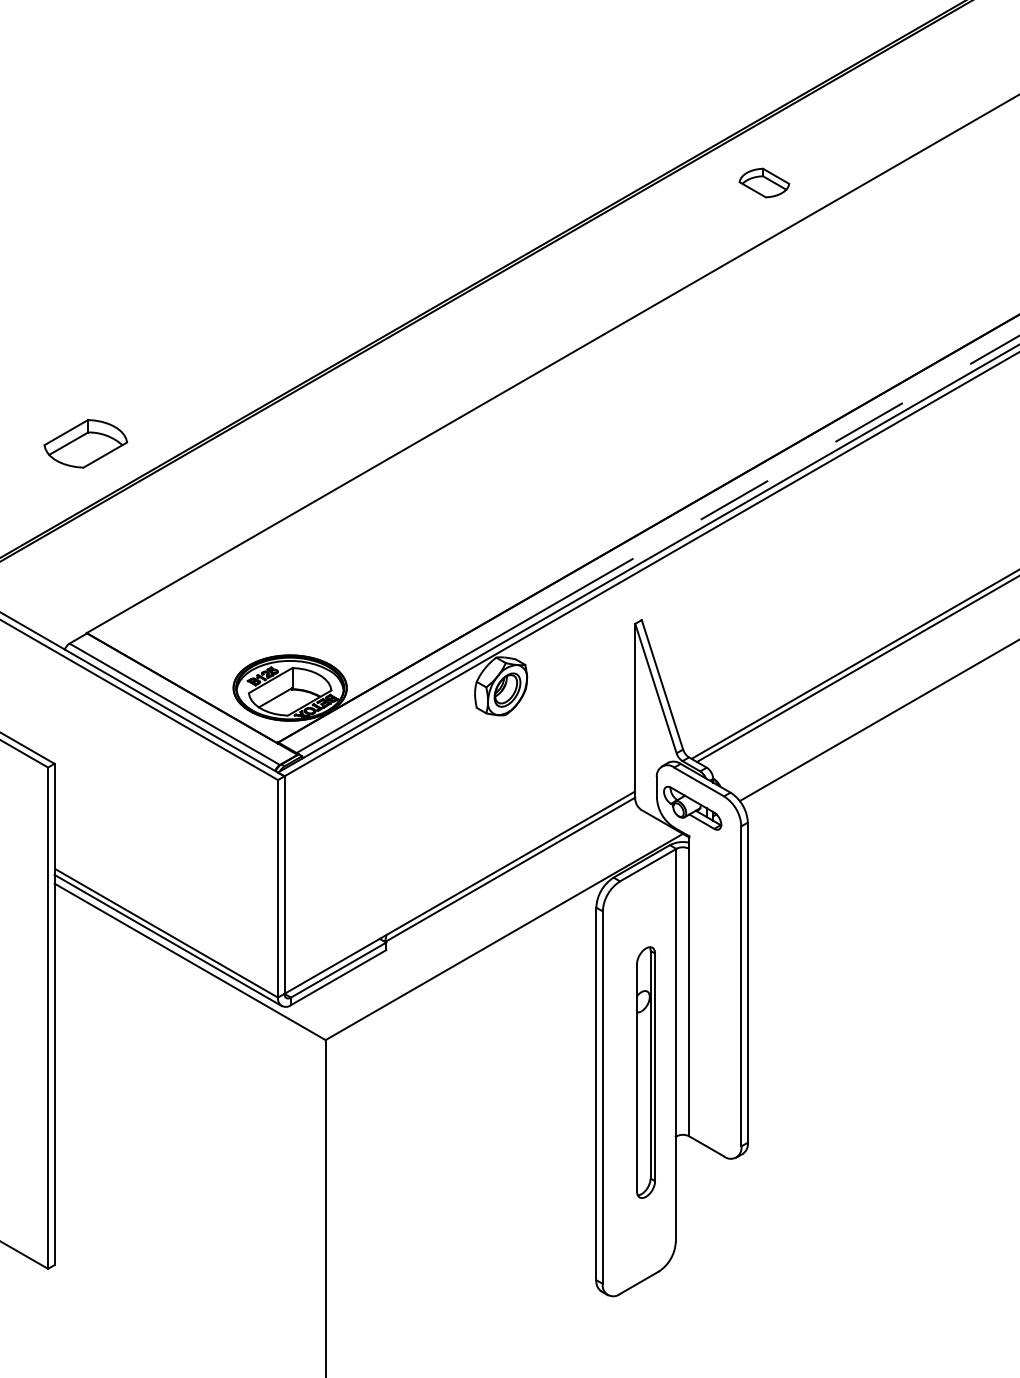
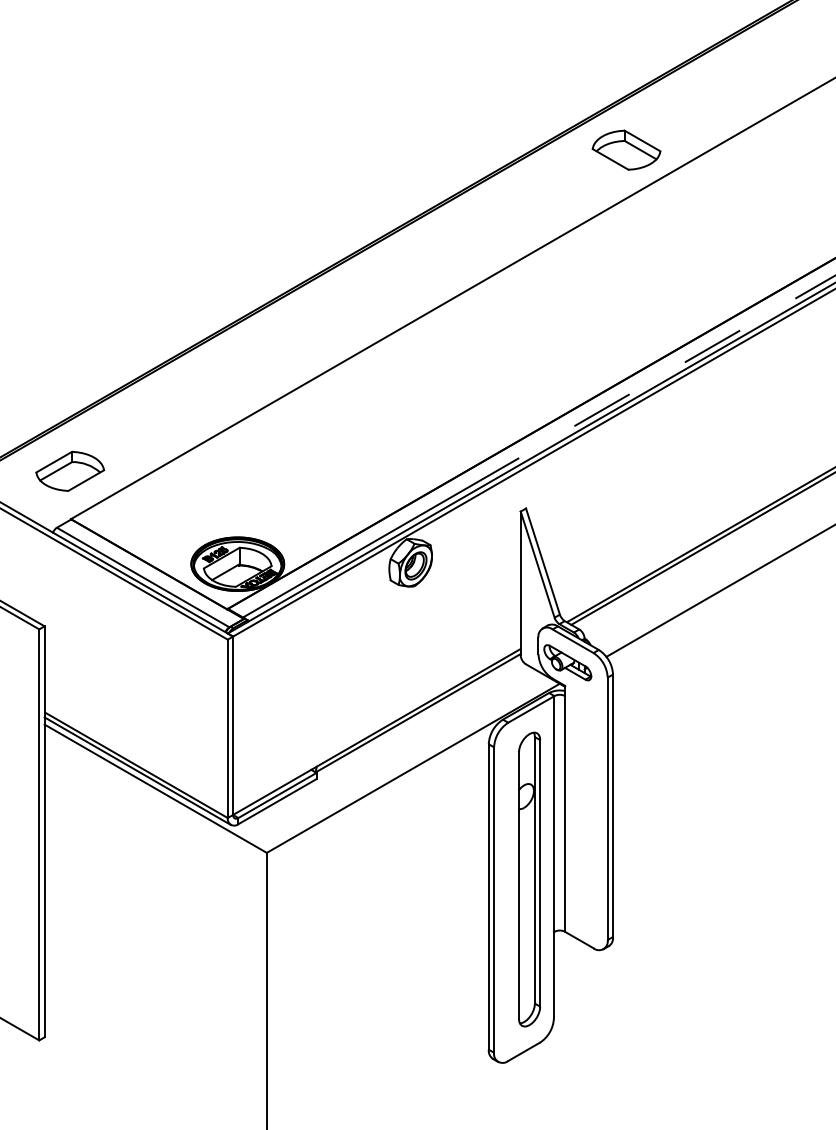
part: (764, 182) -> (626, 149), size x1.67
part: (85, 443) -> (69, 471), moved
part: (645, 1072) -> (529, 879), size x1.43

